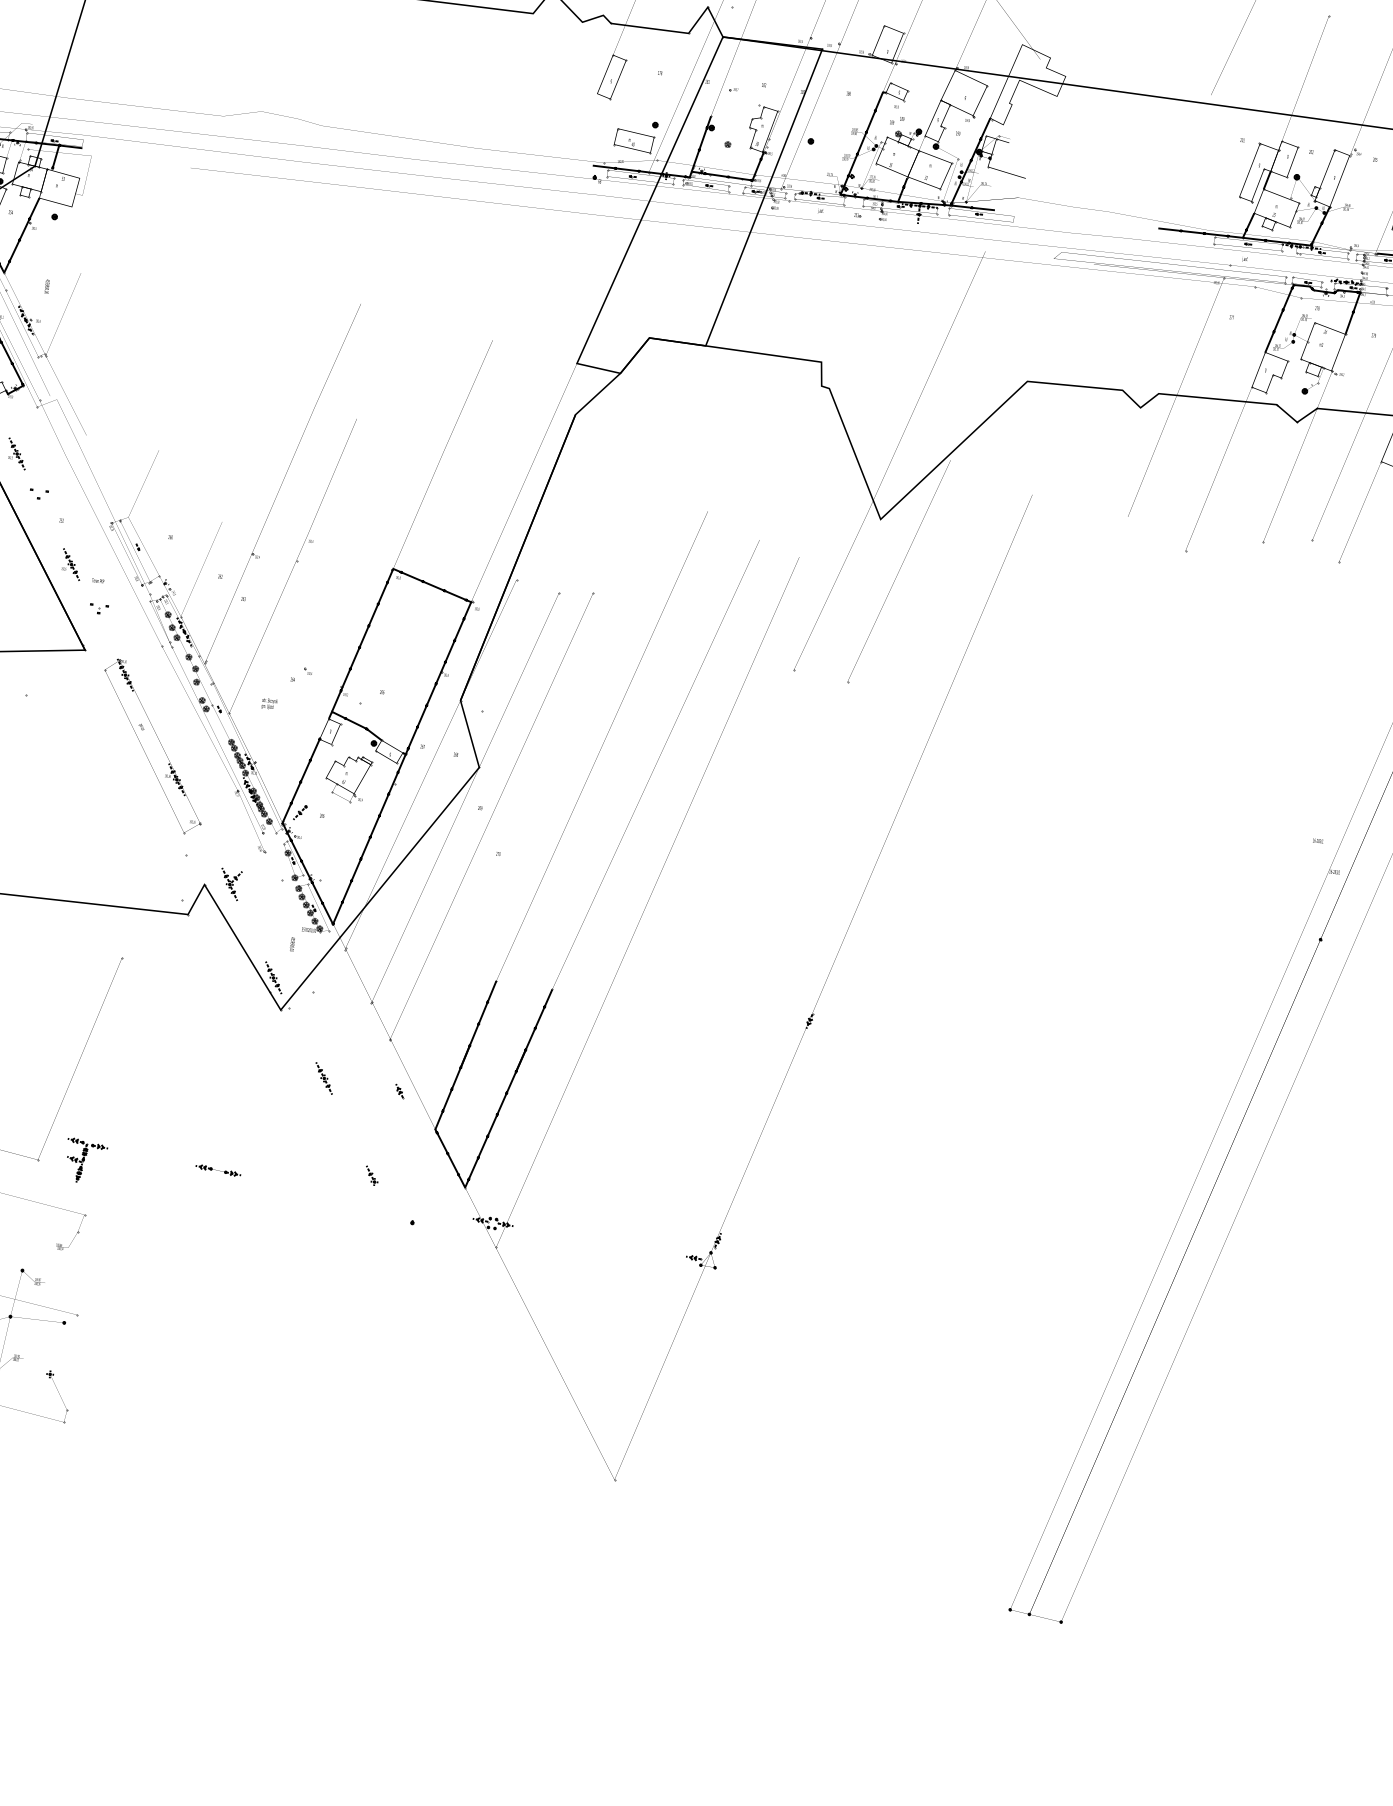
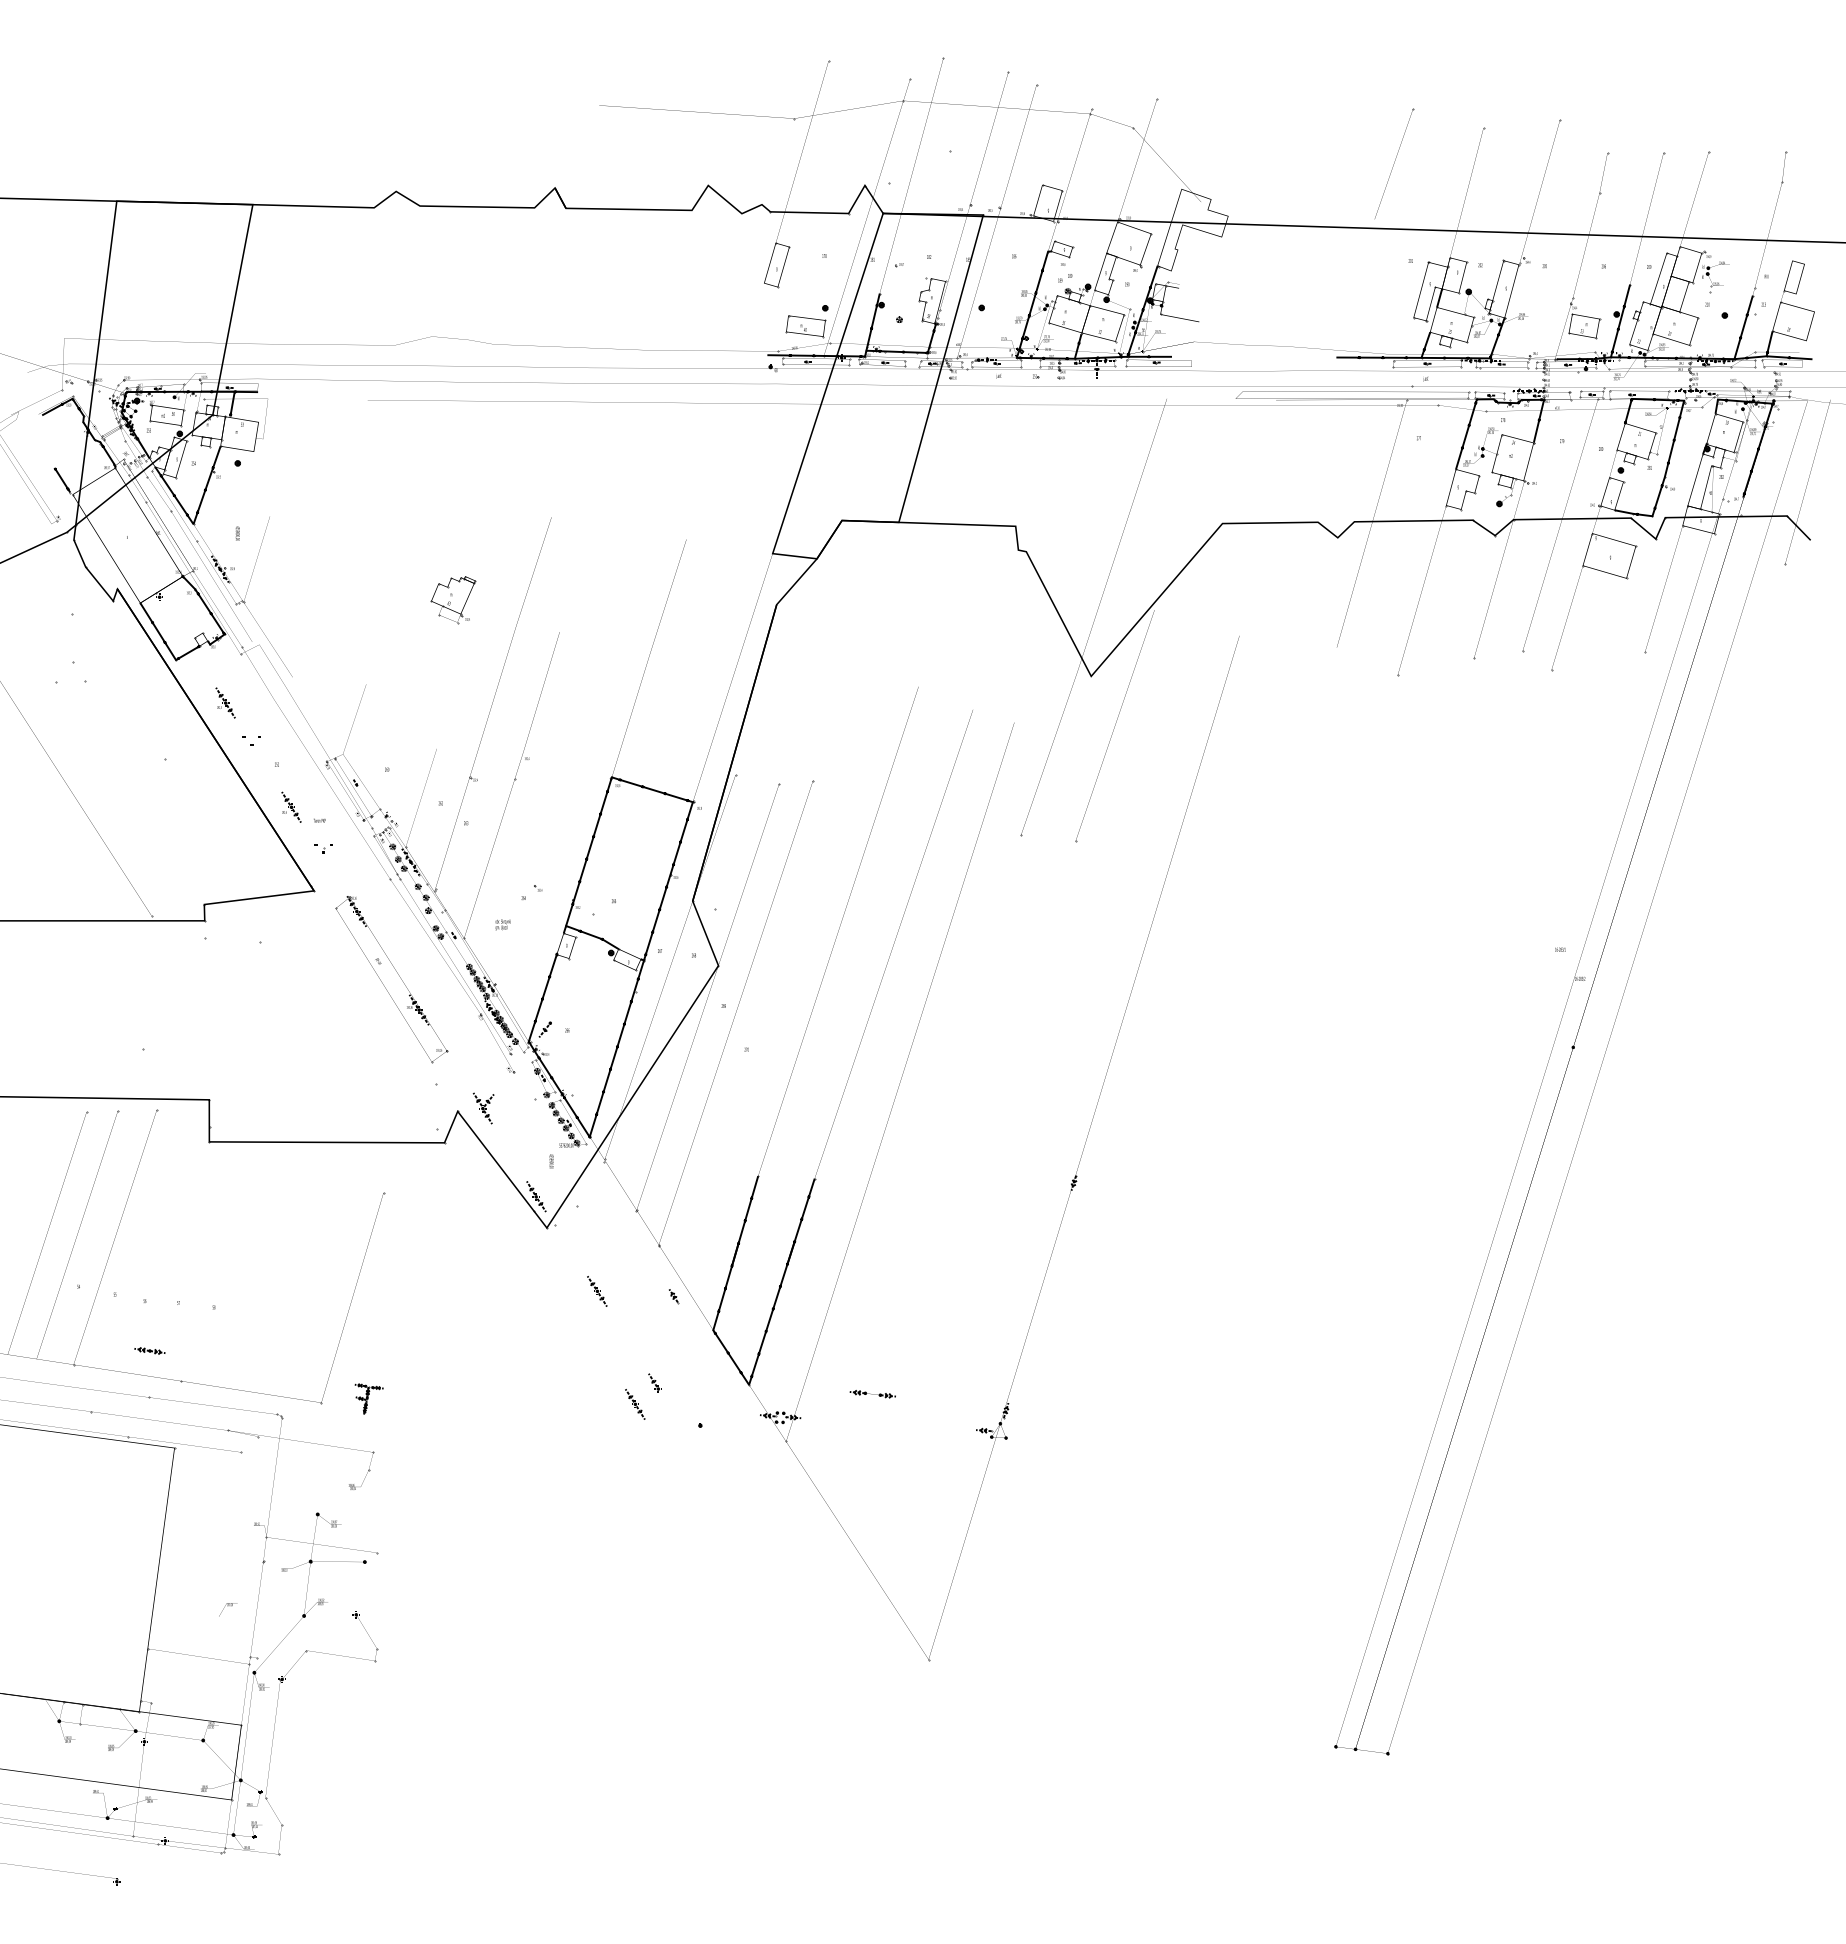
part: (348, 779) -> (453, 600), moved
part: (85, 1160) -> (368, 1398), size x0.7
part: (217, 1170) -> (872, 1394), moved
part: (350, 1194) -> (635, 1404), added

